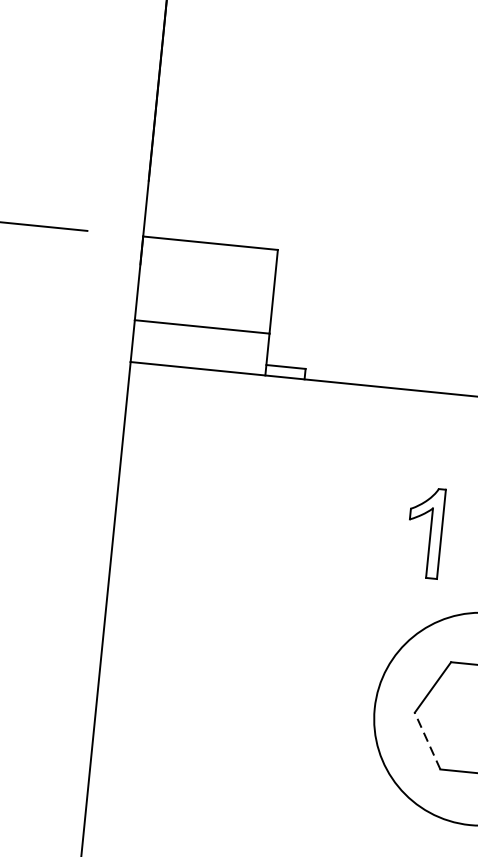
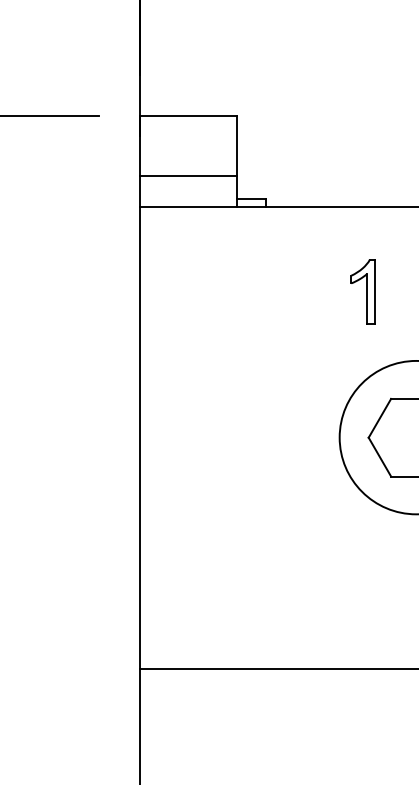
part: (424, 532) -> (362, 291), moved
line: (427, 740) -> (379, 456), dashed -> solid

